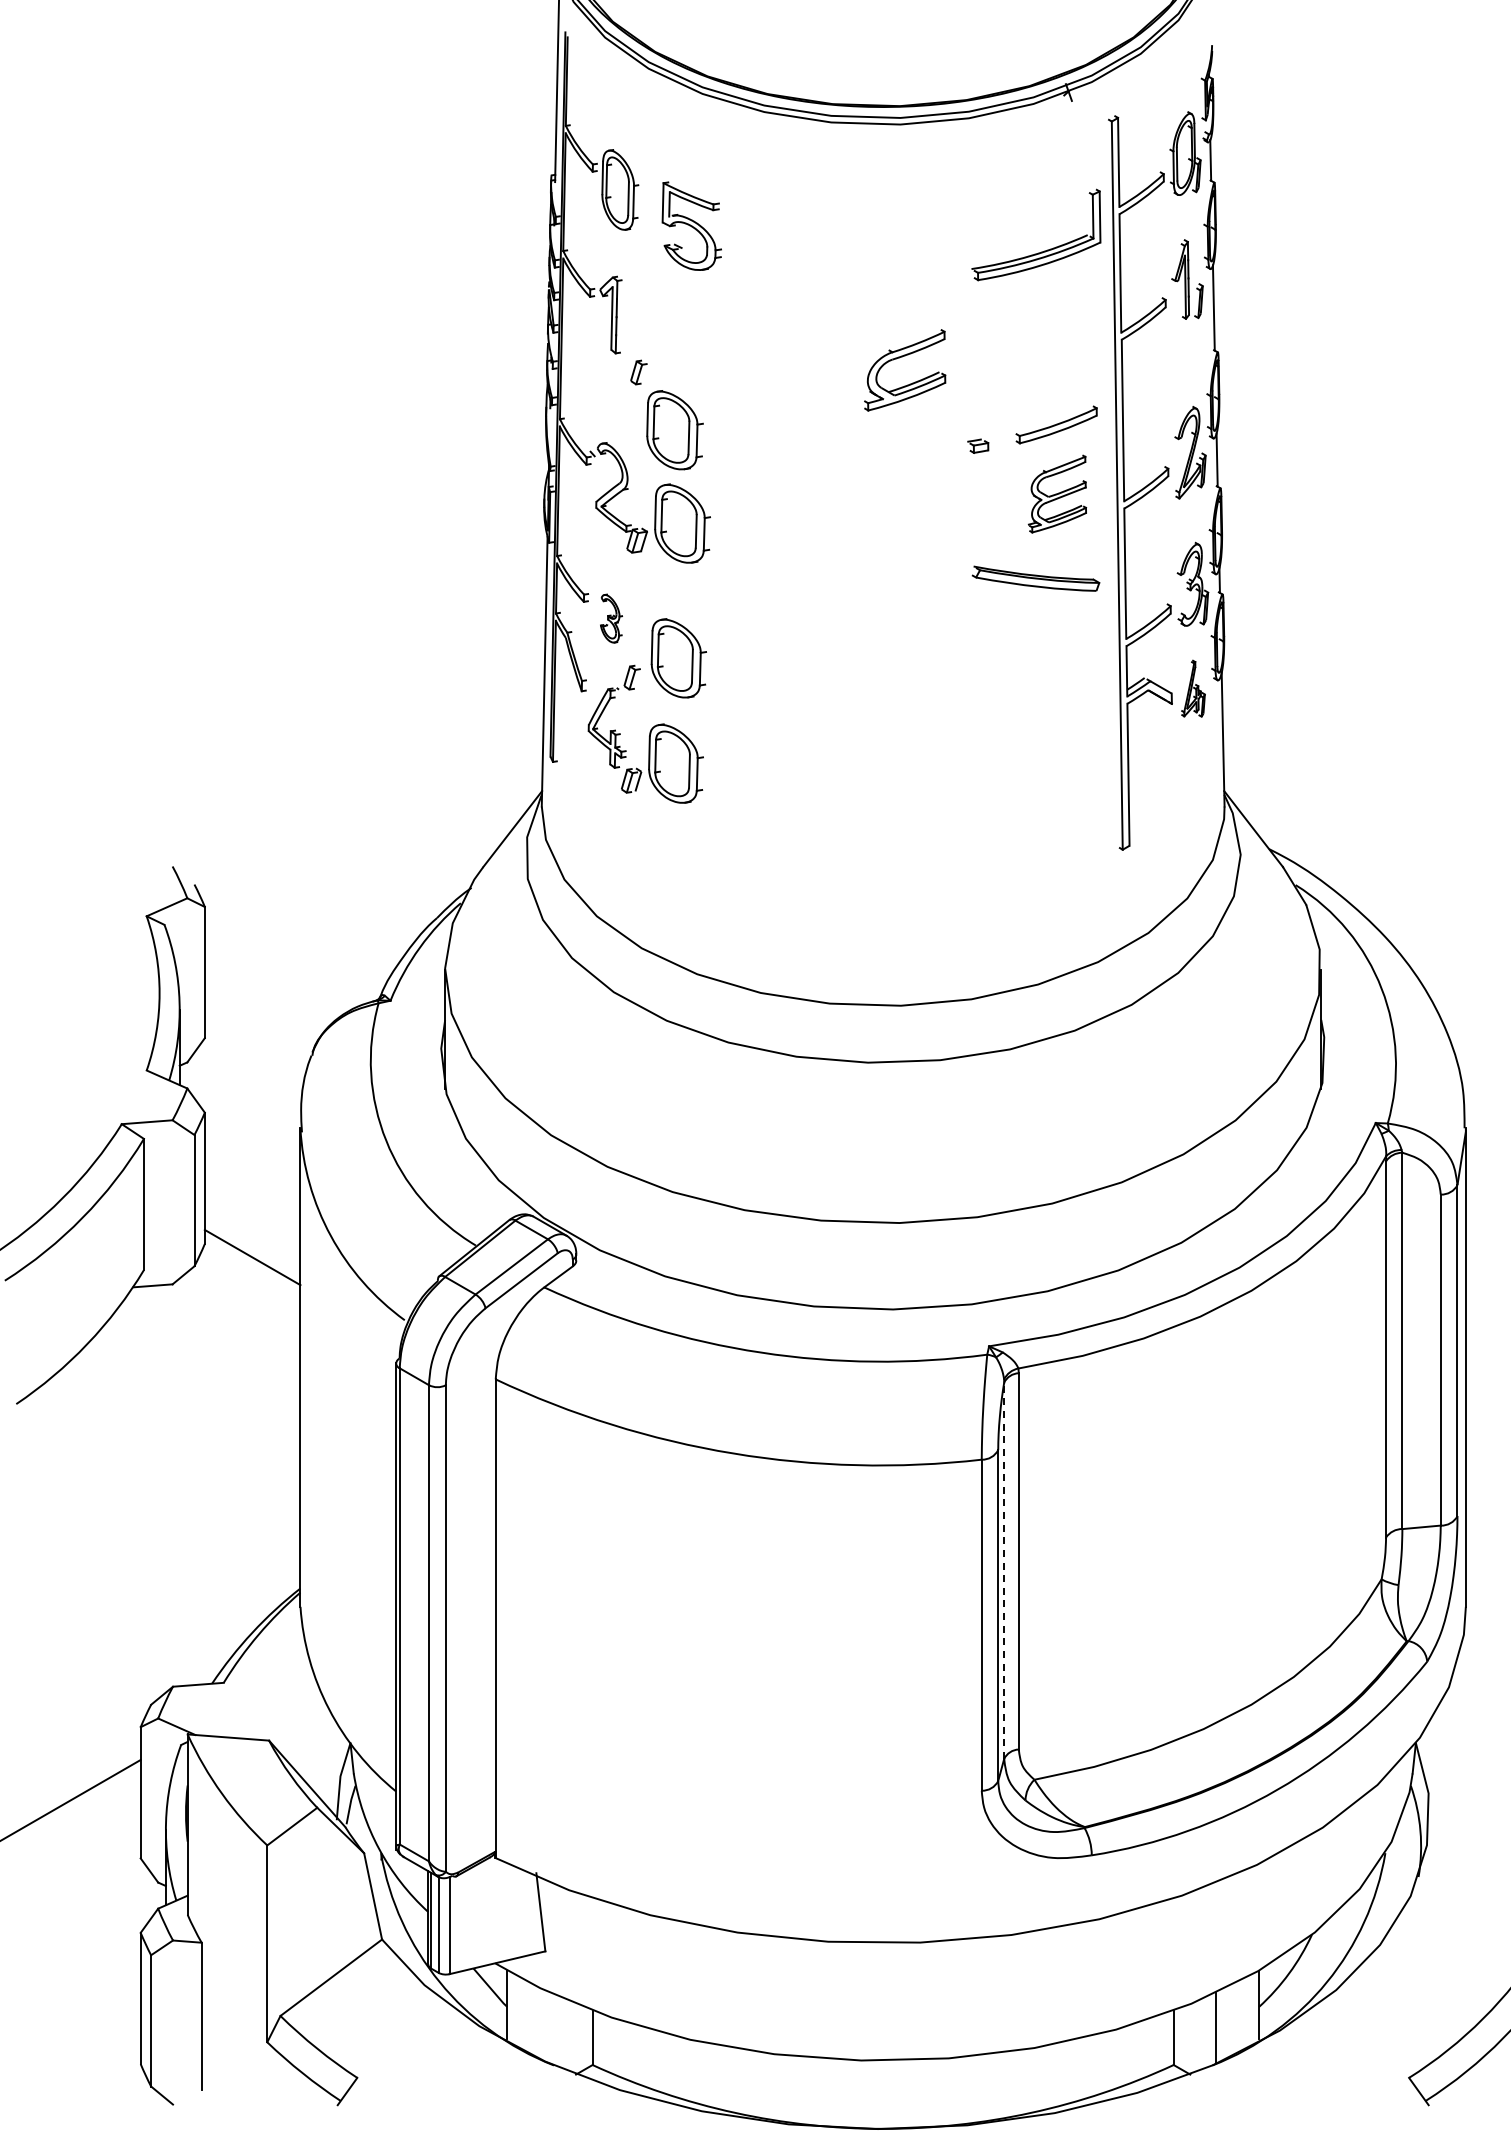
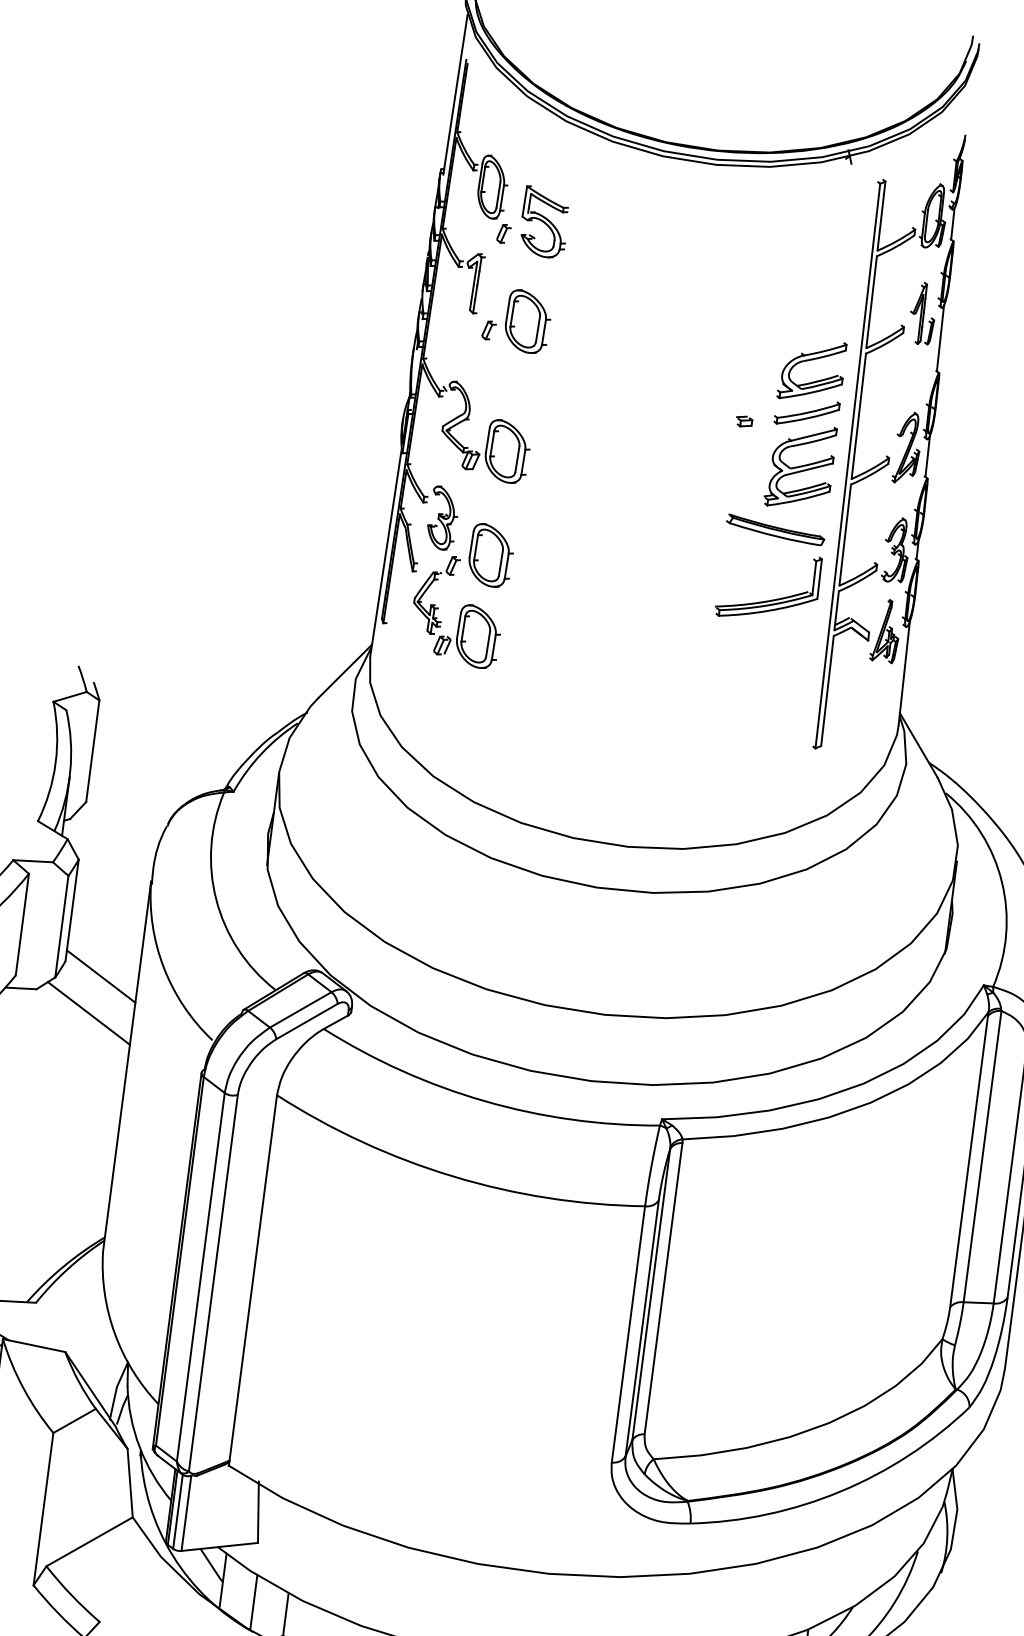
part: (641, 247) -> (503, 233), added
part: (1041, 251) -> (770, 599), moved
part: (902, 357) -> (811, 360), moved
part: (674, 430) -> (527, 322), moved
part: (1057, 493) -> (800, 466), size x1.43
part: (611, 618) -> (443, 518), size x1.67
part: (1193, 688) -> (886, 630), size x1.43
line: (242, 1306) -> (88, 1013), added
line: (1004, 1570) -> (651, 1294), dashed -> solid
line: (549, 2027) -> (253, 1602), added

